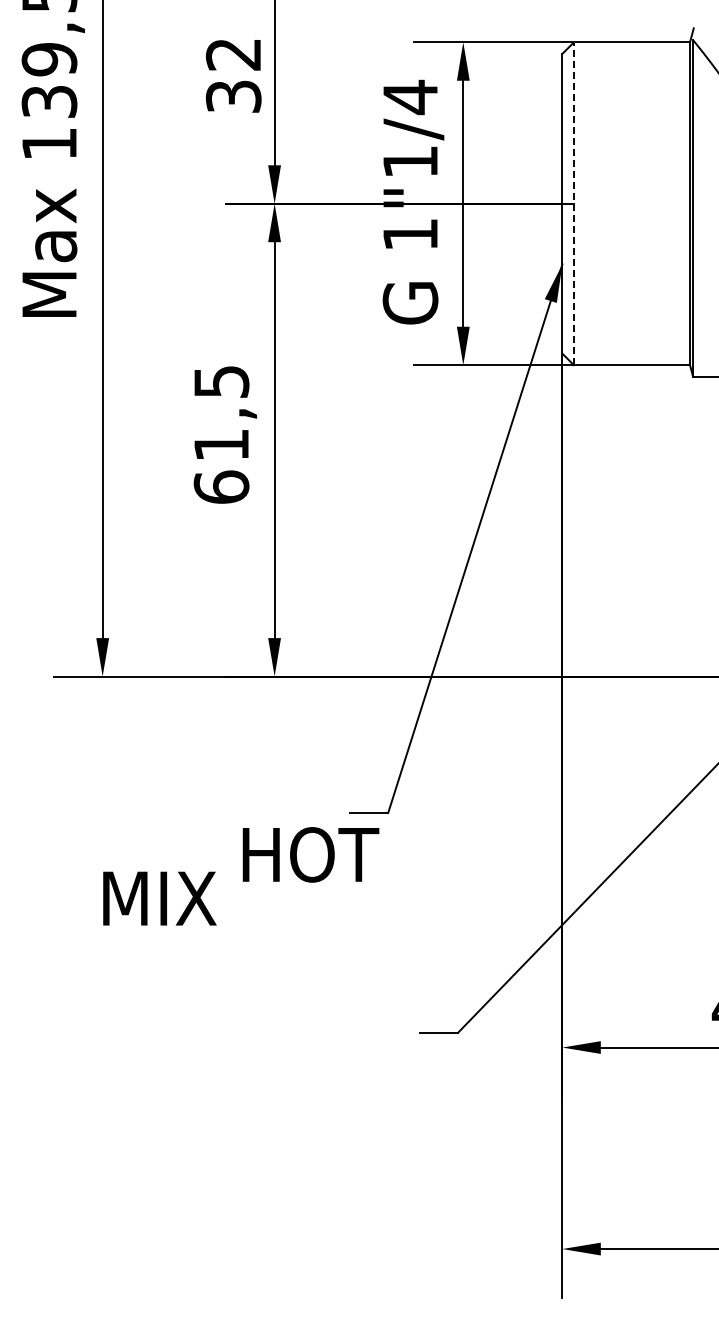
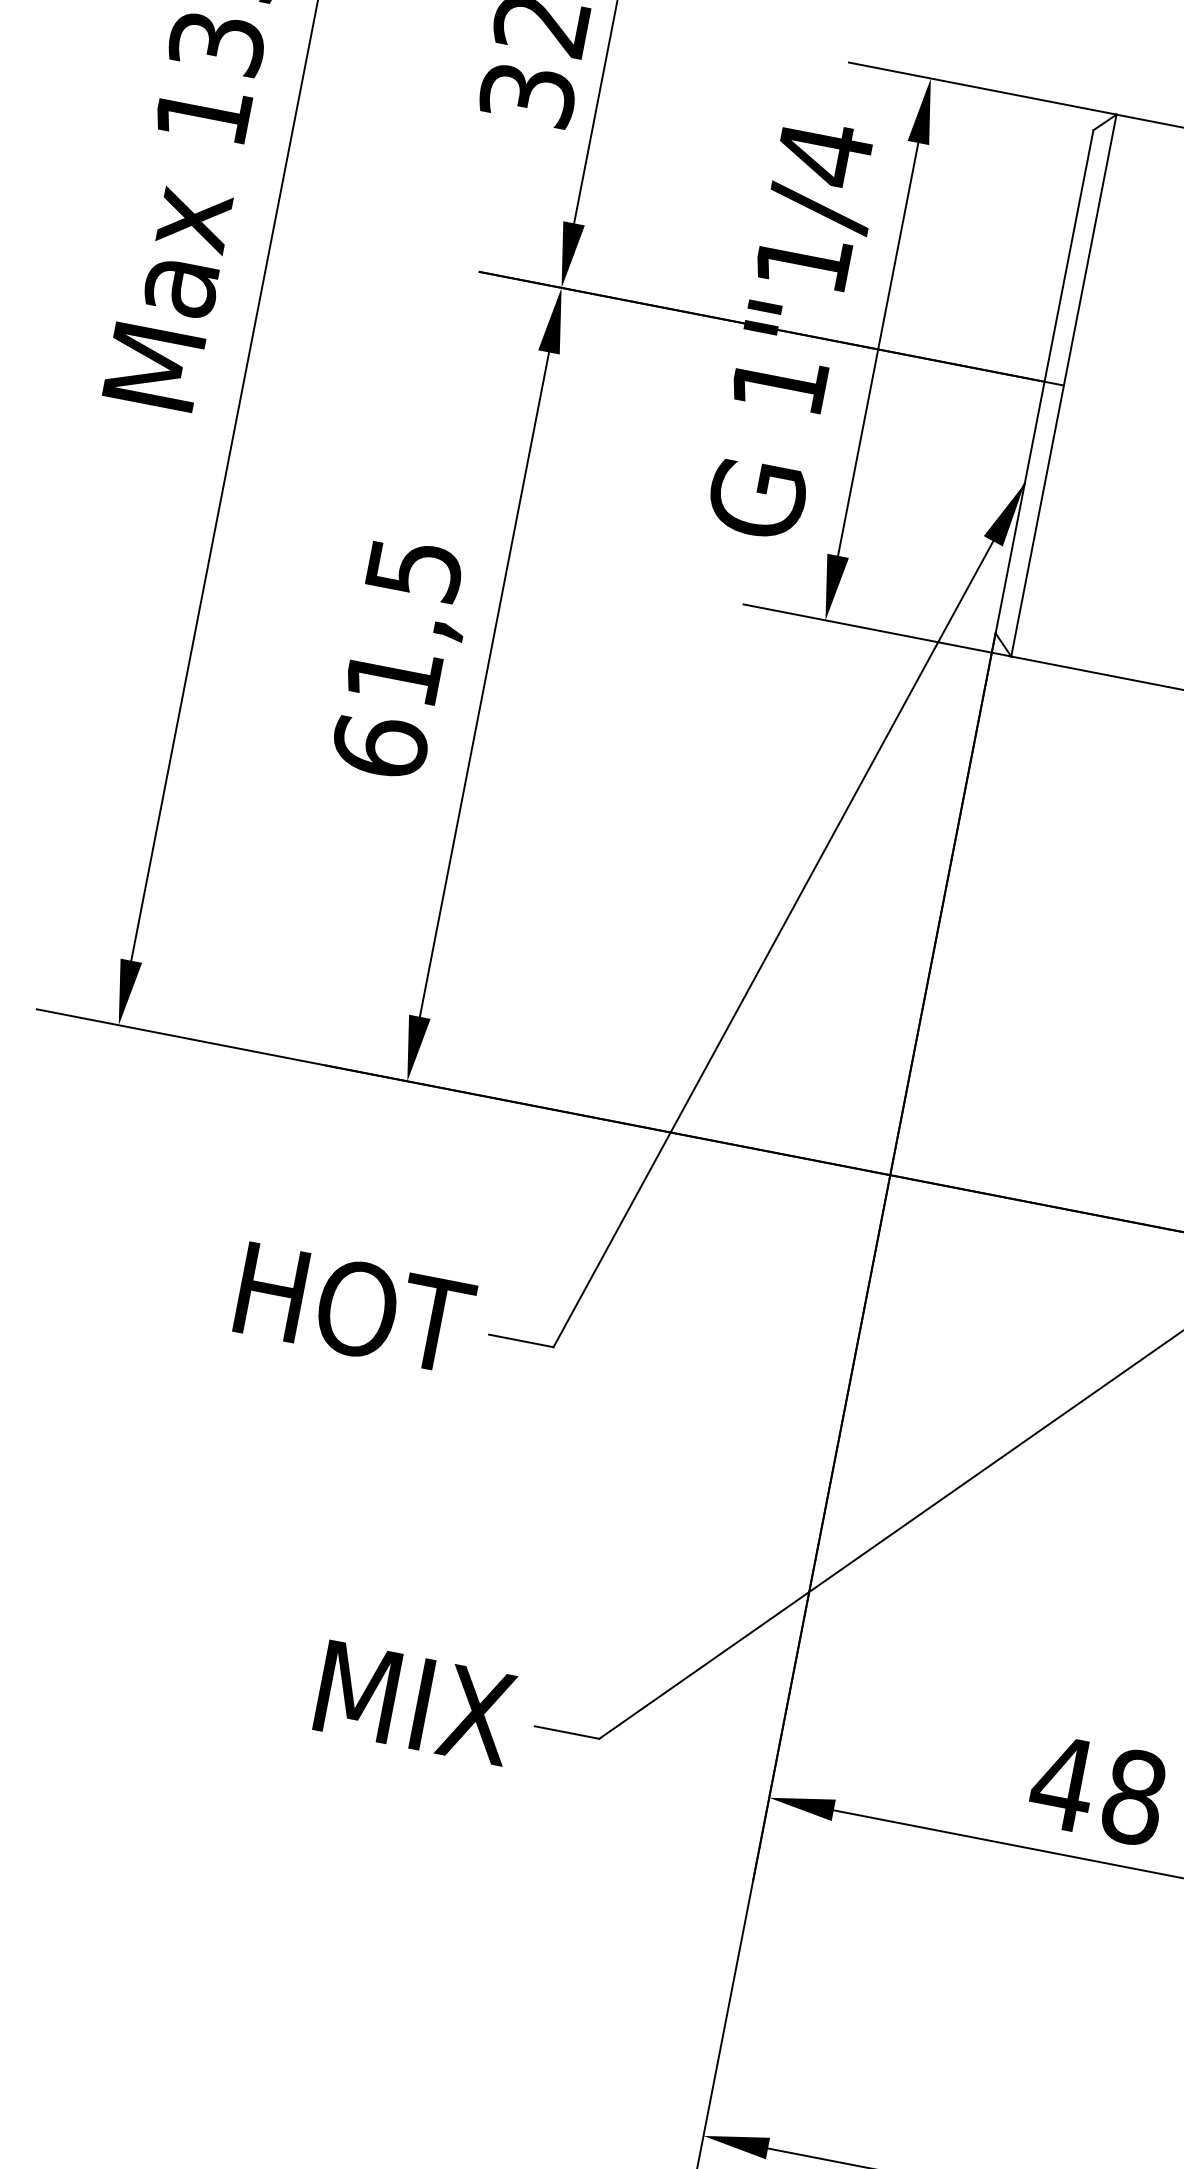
line: (573, 203) -> (1063, 384), dashed -> solid
text: (310, 854) -> (354, 1307), moved
text: (159, 898) -> (415, 1702), moved

